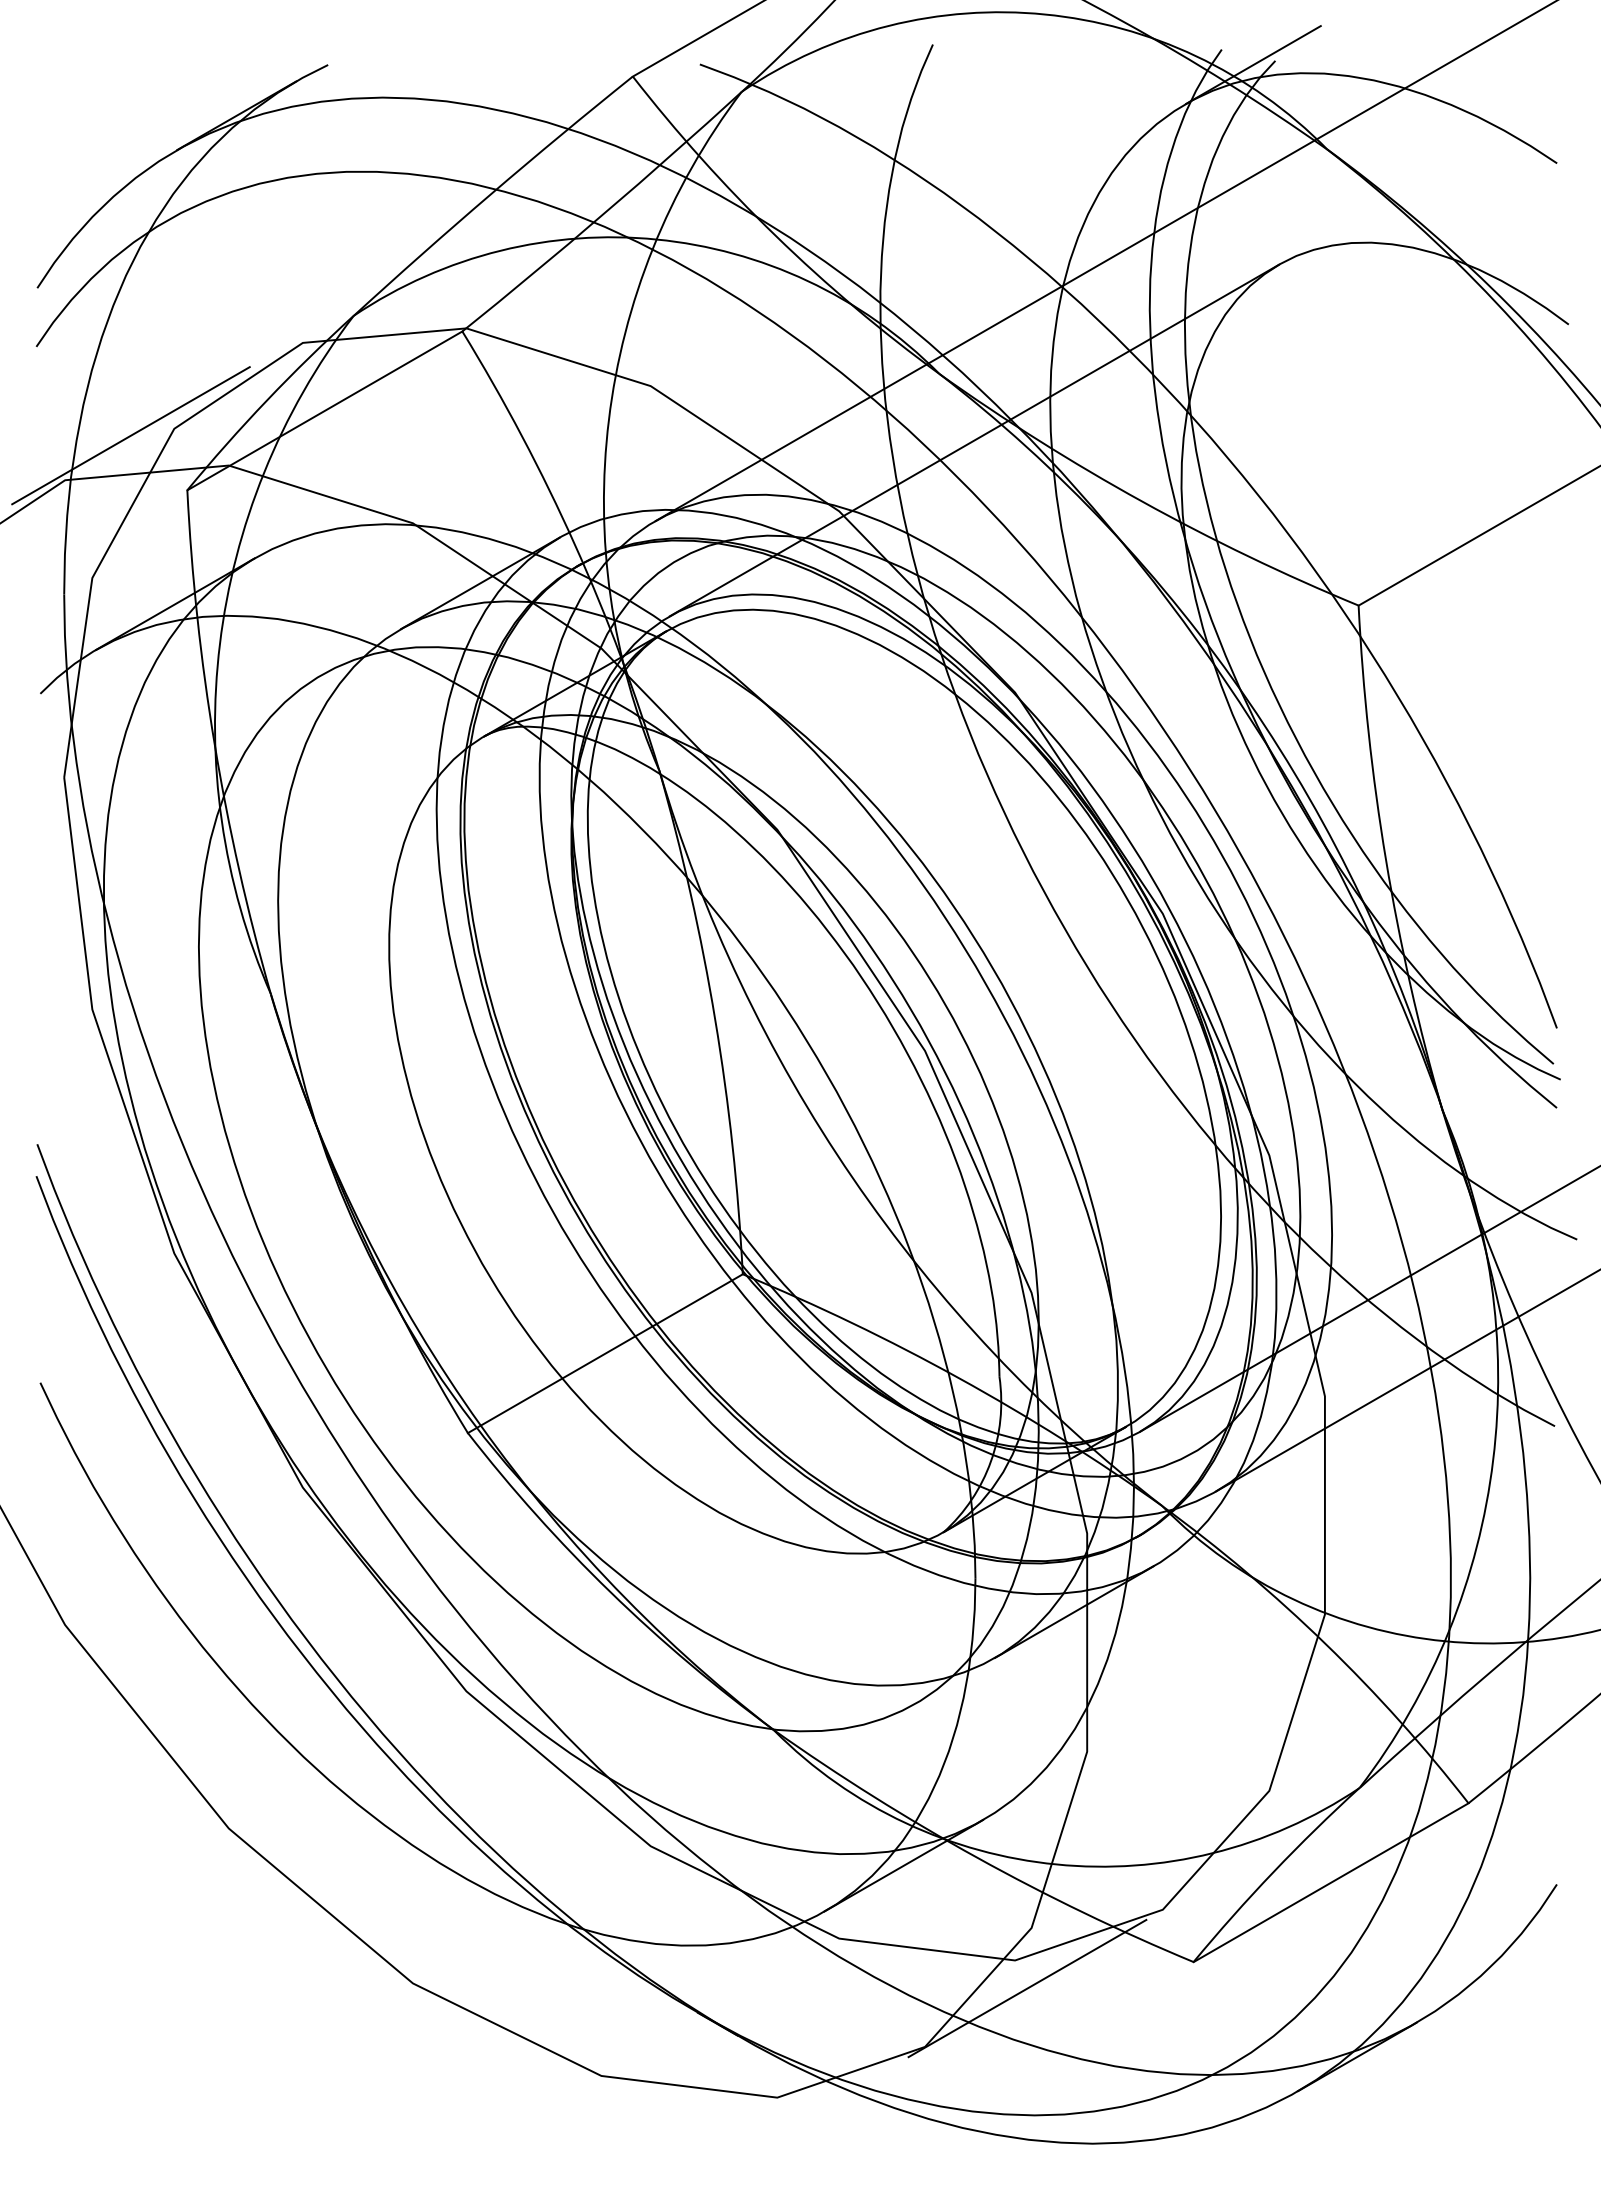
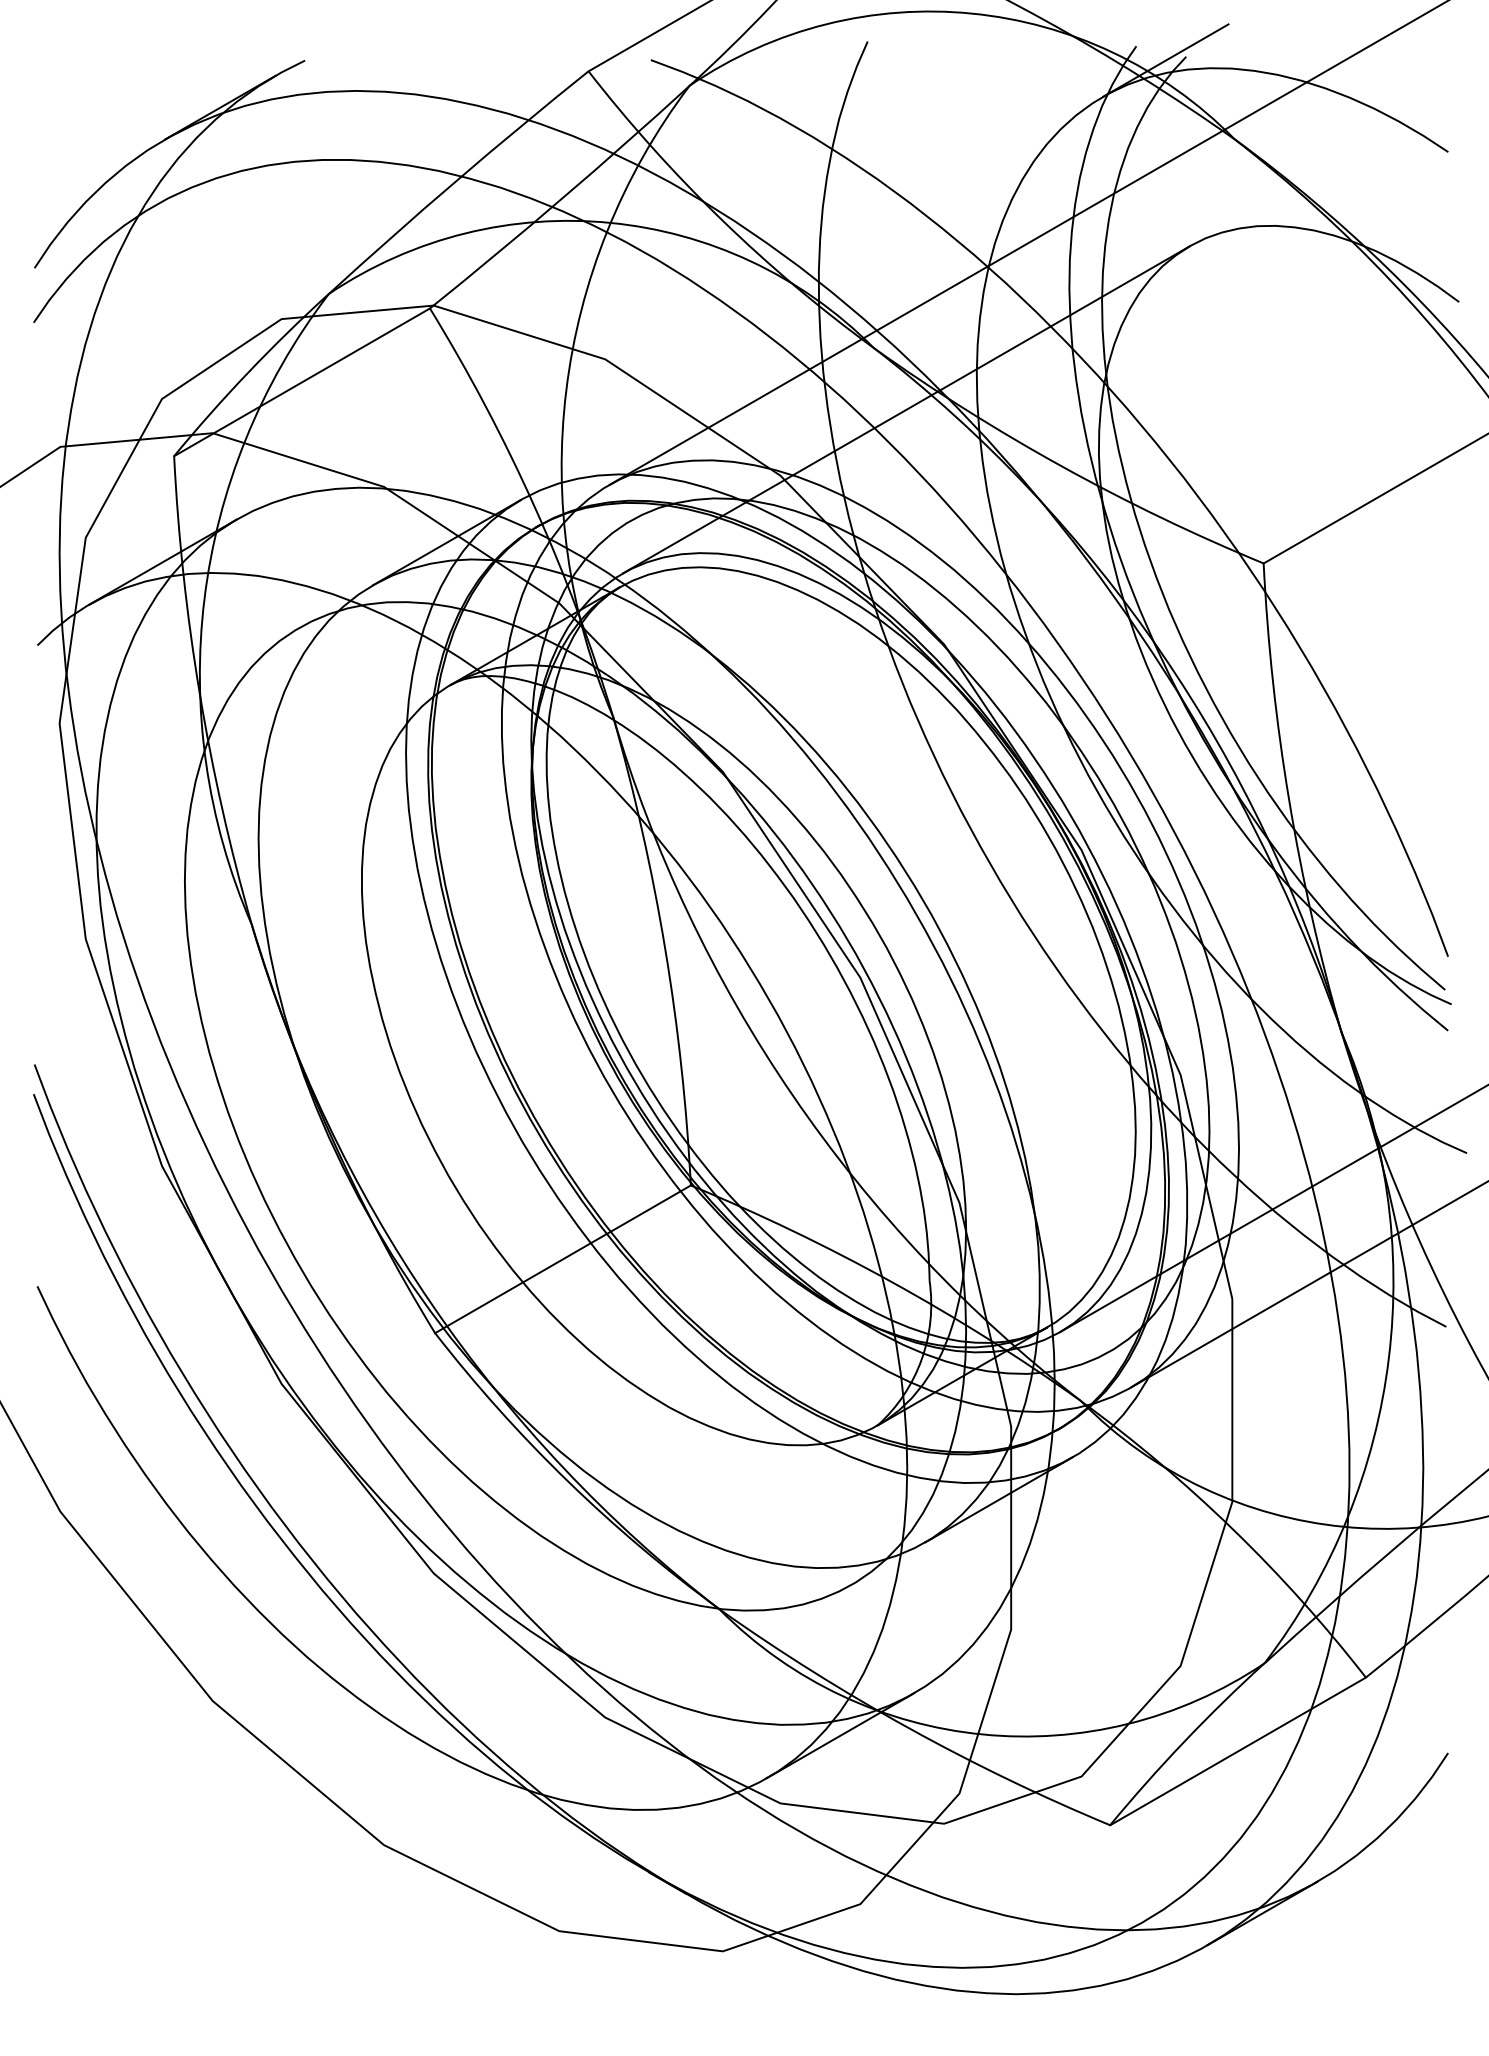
line: (130, 435) -> (121, 405), removed
line: (1027, 1988) -> (955, 1849), removed

